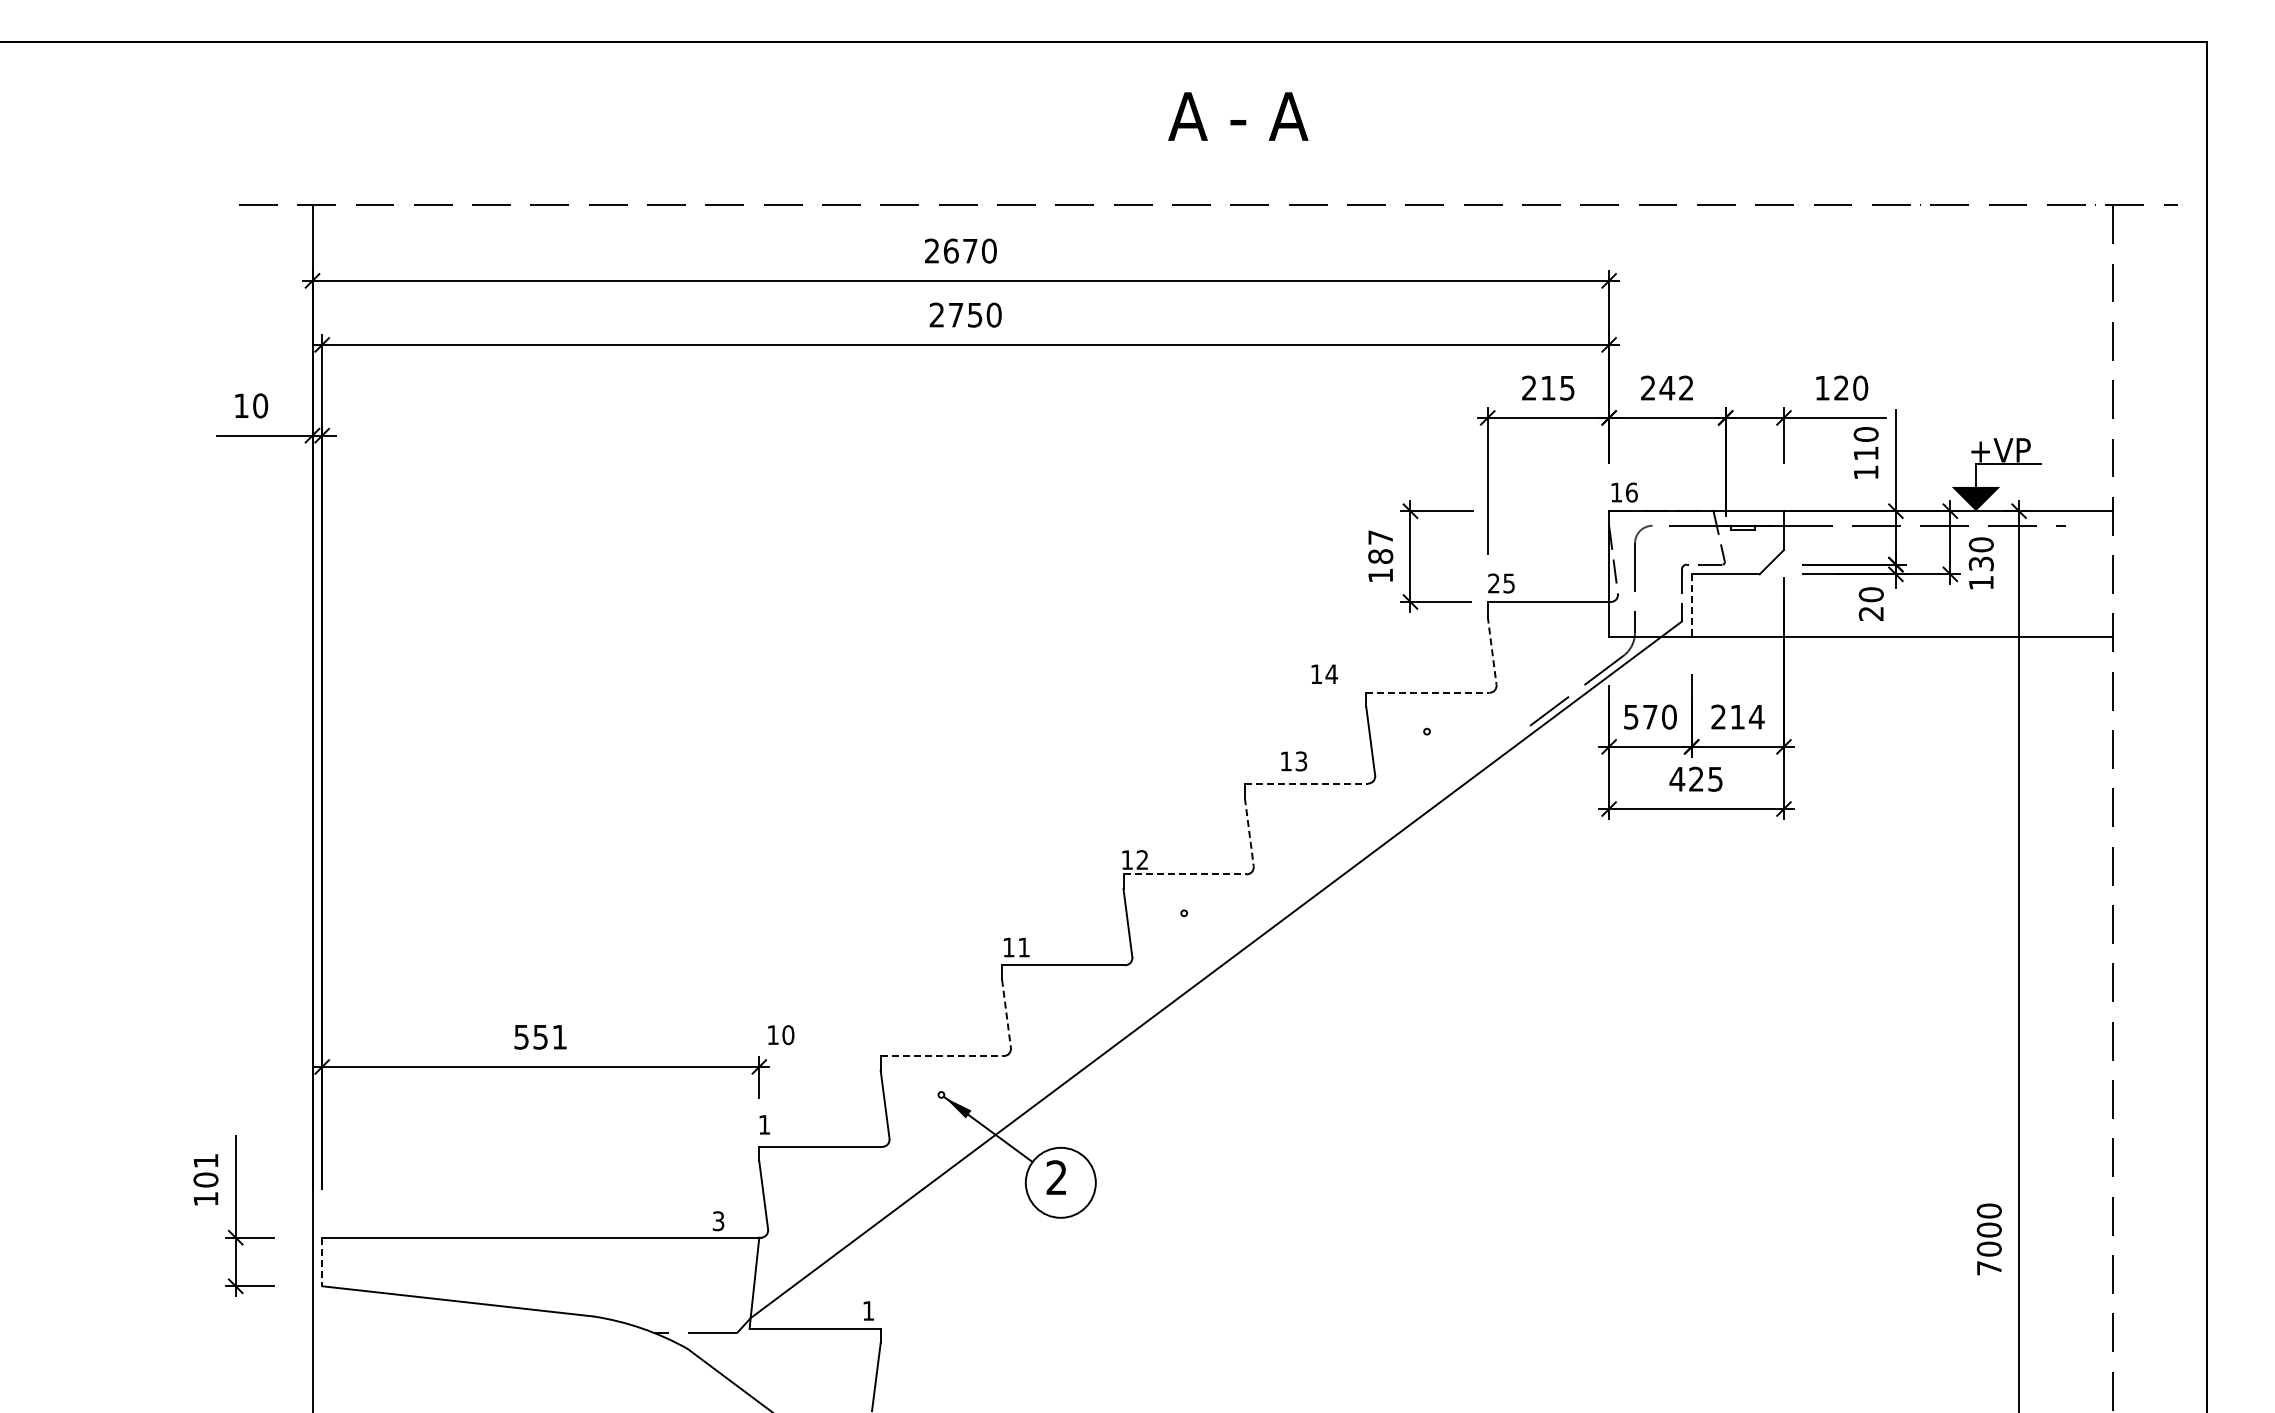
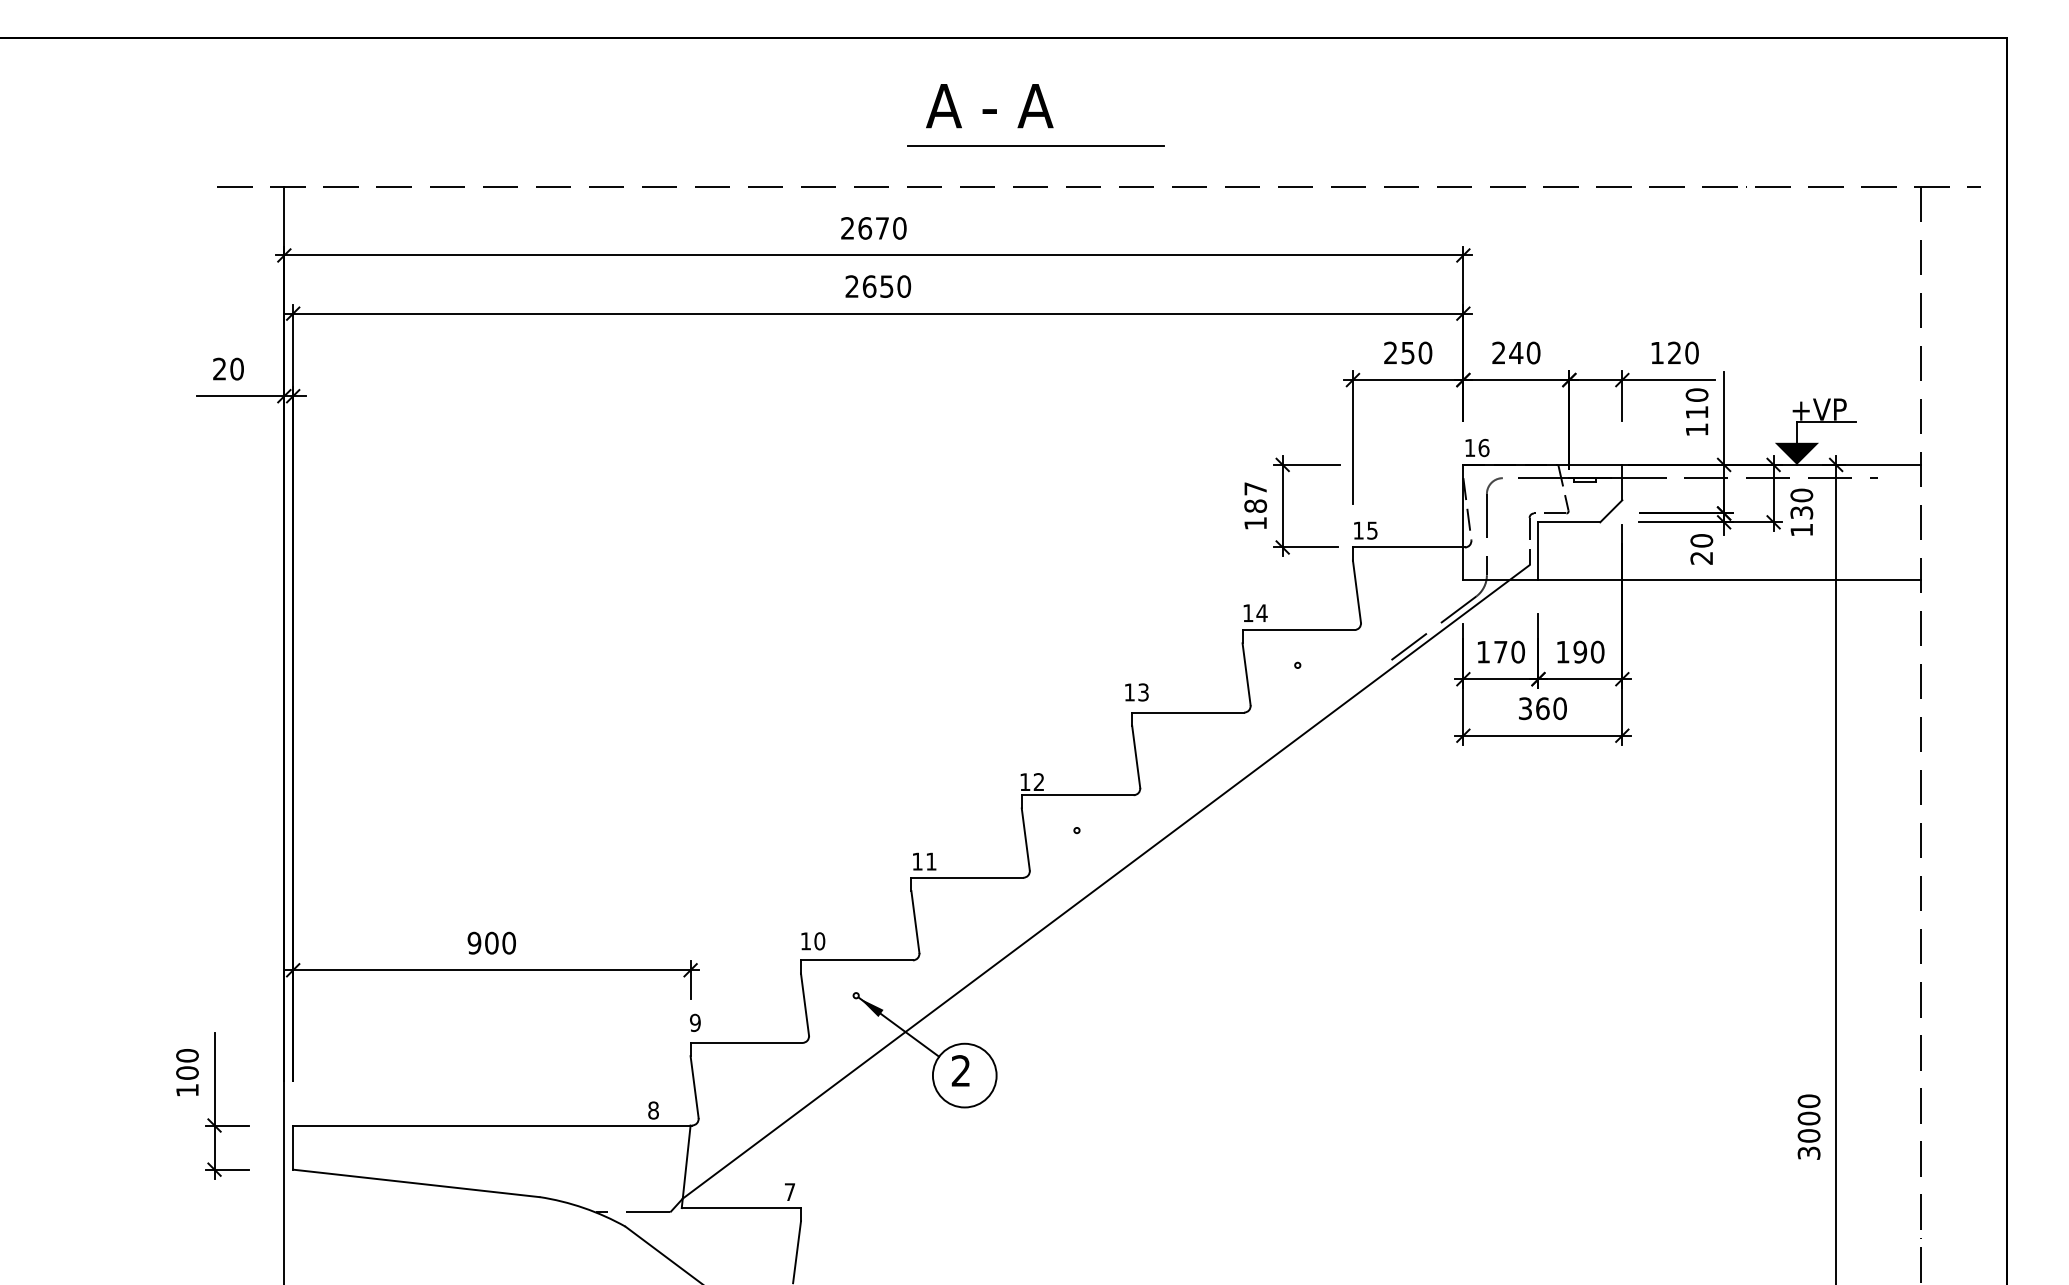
text: (1238, 116) -> (989, 106), moved
line: (1139, 159) -> (1036, 145), added
text: (955, 314) -> (869, 286), 2750 -> 2650
text: (1557, 387) -> (1416, 352), 215 -> 250
text: (1686, 387) -> (1533, 352), 242 -> 240
text: (241, 405) -> (219, 368), 10 -> 20
text: (1493, 583) -> (1358, 530), 25 -> 15
line: (1691, 605) -> (1538, 550), dashed -> solid
line: (1492, 651) -> (1357, 592), dashed -> solid
text: (1324, 673) -> (1255, 612), moved
line: (1427, 692) -> (1298, 629), dashed -> solid
text: (1737, 716) -> (1580, 651), 214 -> 190
text: (1631, 717) -> (1483, 652), 570 -> 170
text: (1294, 761) -> (1137, 692), moved
text: (1696, 778) -> (1542, 707), 425 -> 360
line: (1306, 783) -> (1188, 712), dashed -> solid
line: (1249, 832) -> (1136, 757), dashed -> solid
line: (1185, 874) -> (1078, 795), dashed -> solid
line: (1006, 1014) -> (915, 922), dashed -> solid
text: (781, 1035) -> (813, 941), moved
text: (540, 1036) -> (491, 942), 551 -> 900
line: (942, 1056) -> (857, 960), dashed -> solid
text: (764, 1124) -> (695, 1022), 1 -> 9
text: (205, 1160) -> (187, 1055), 101 -> 100
text: (718, 1221) -> (653, 1110), 3 -> 8
line: (322, 1262) -> (293, 1148), dashed -> solid
text: (1988, 1268) -> (1808, 1153), 7000 -> 3000
text: (868, 1310) -> (789, 1191), 1 -> 7

